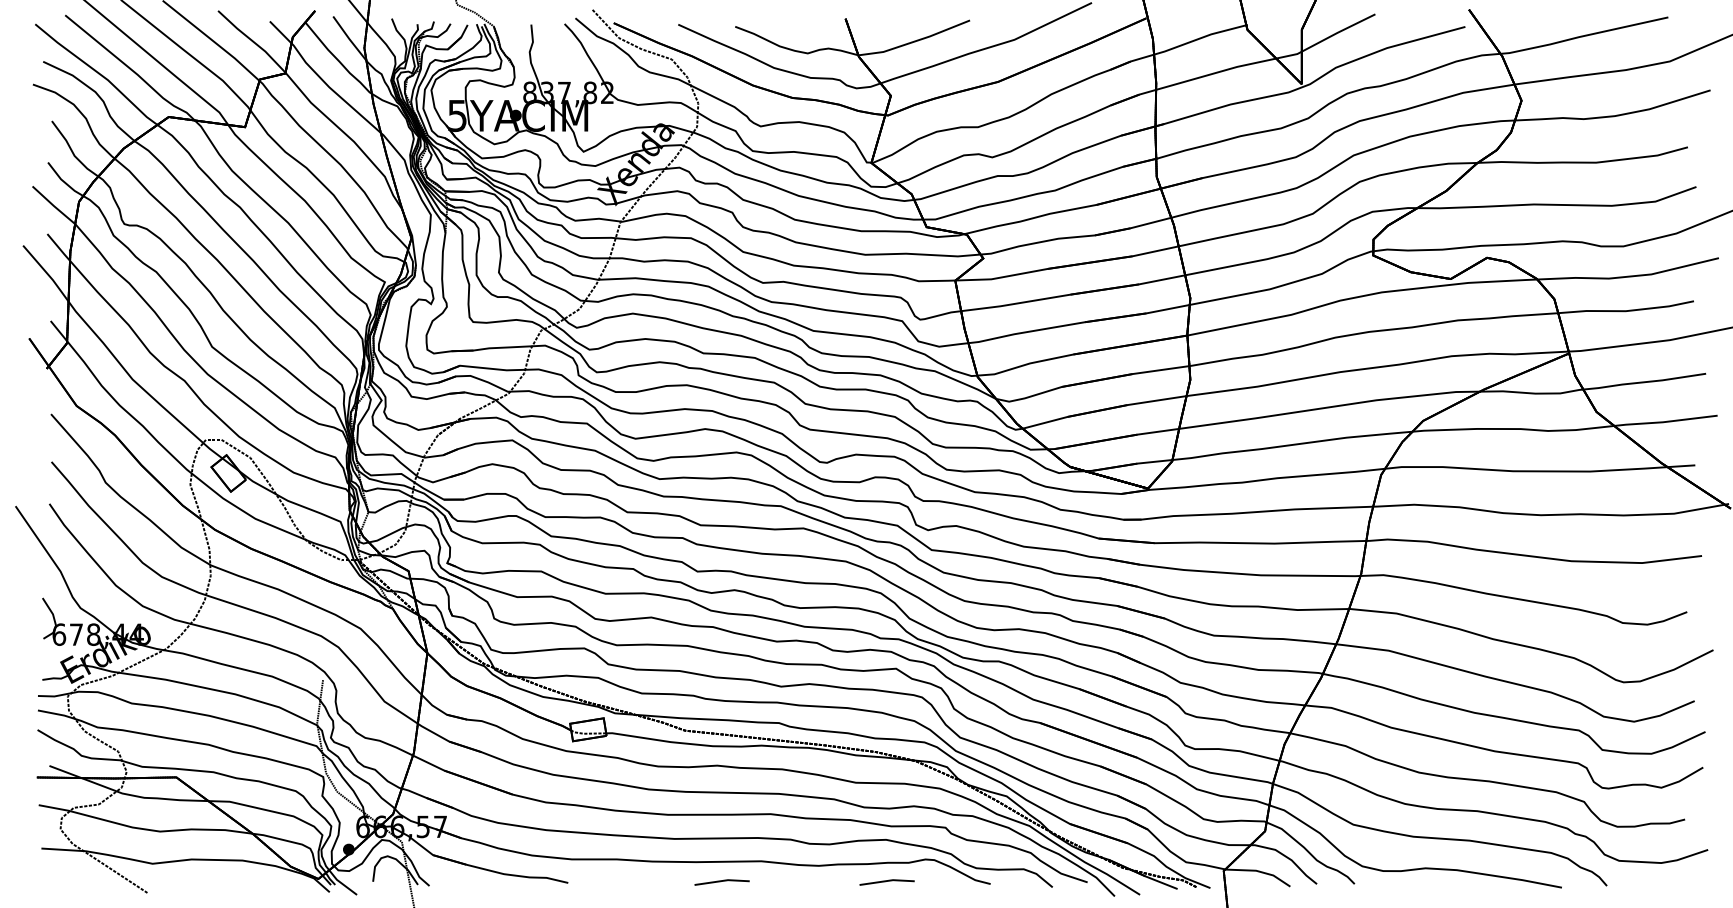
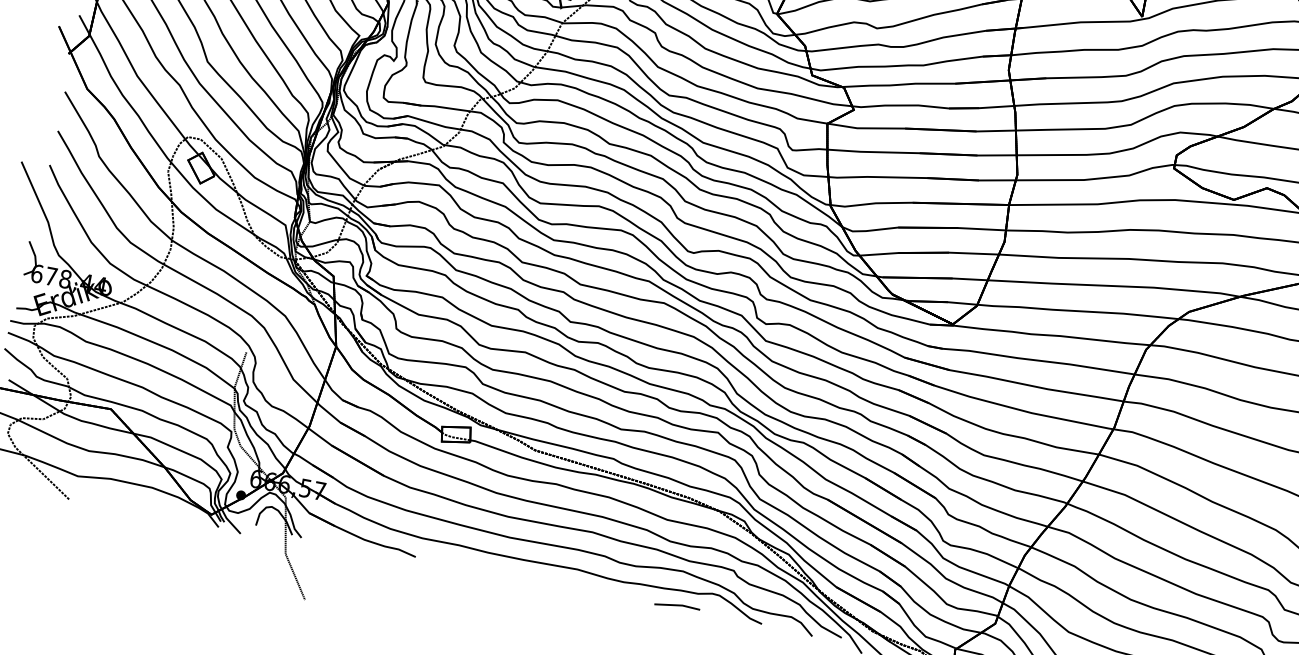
line: (721, 881) -> (541, 579), removed

